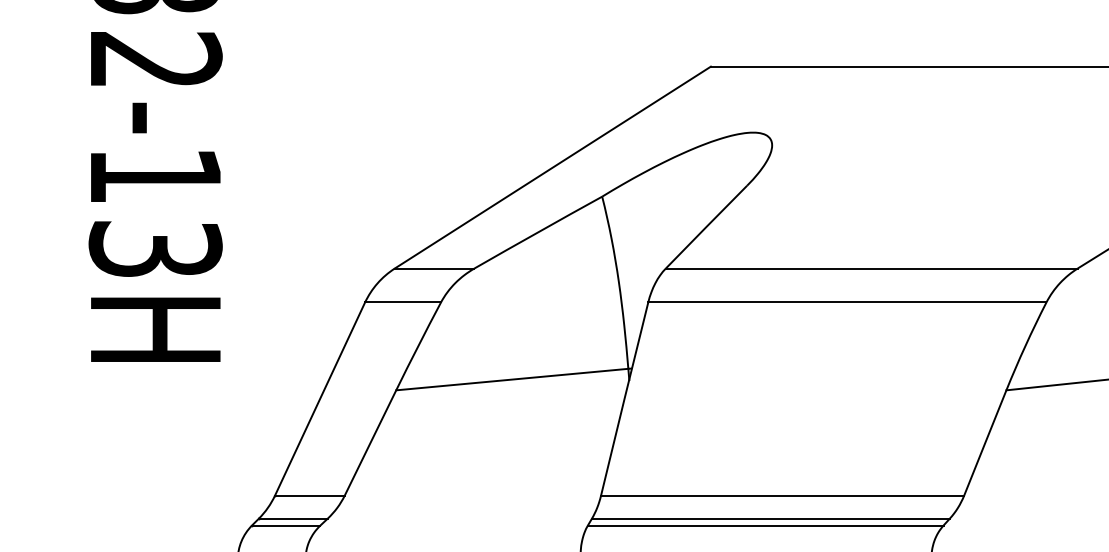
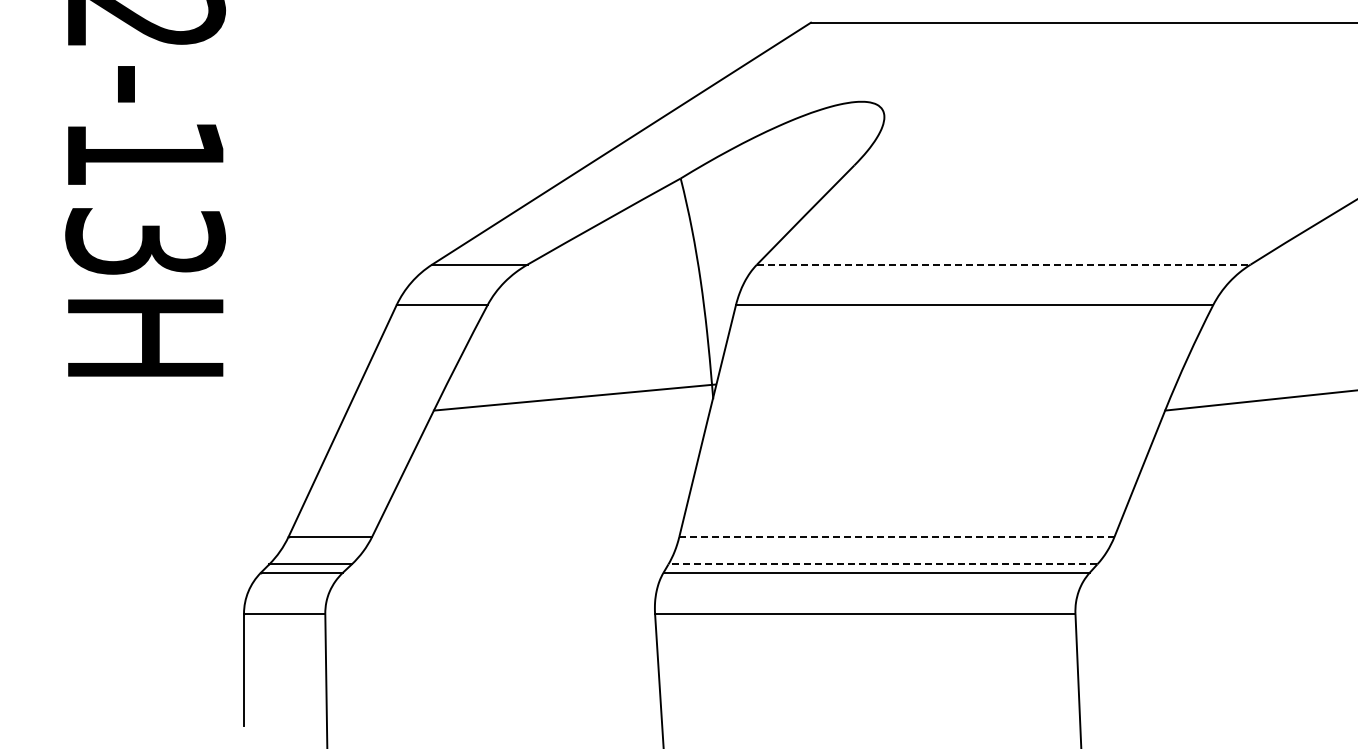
line: (871, 268) -> (1003, 264), solid -> dashed
line: (782, 495) -> (896, 536), solid -> dashed
line: (770, 518) -> (882, 564), solid -> dashed

